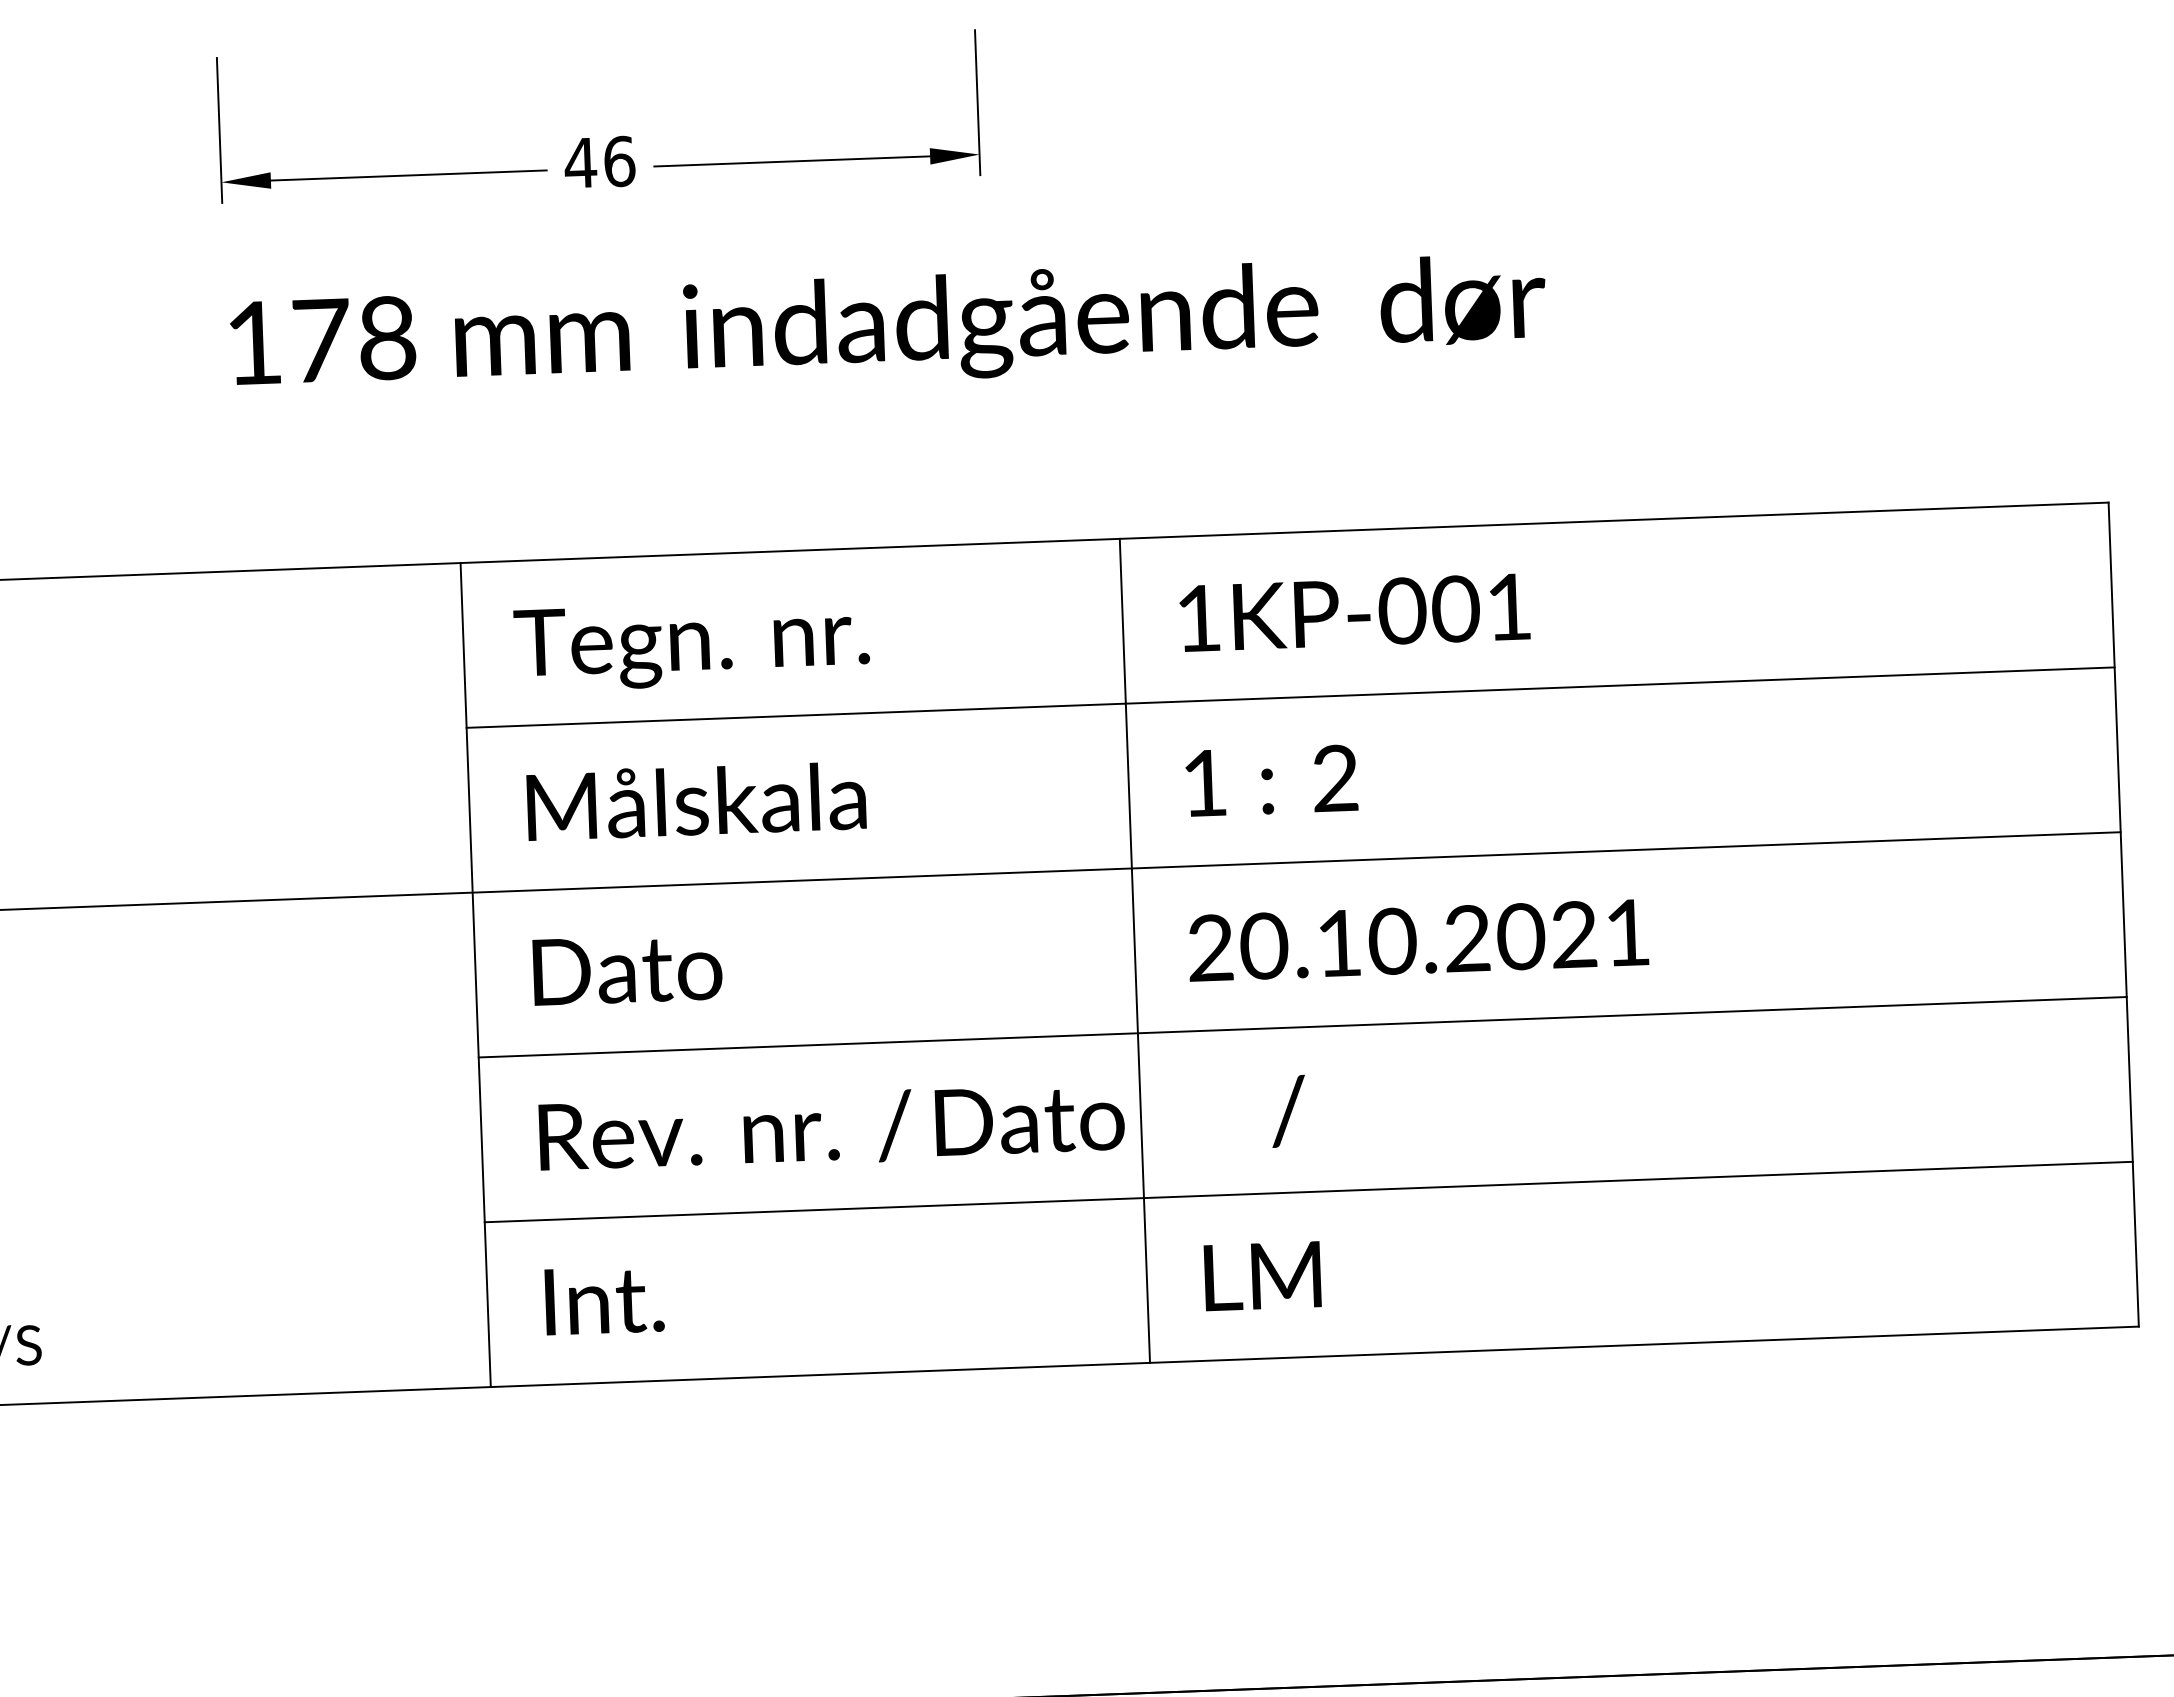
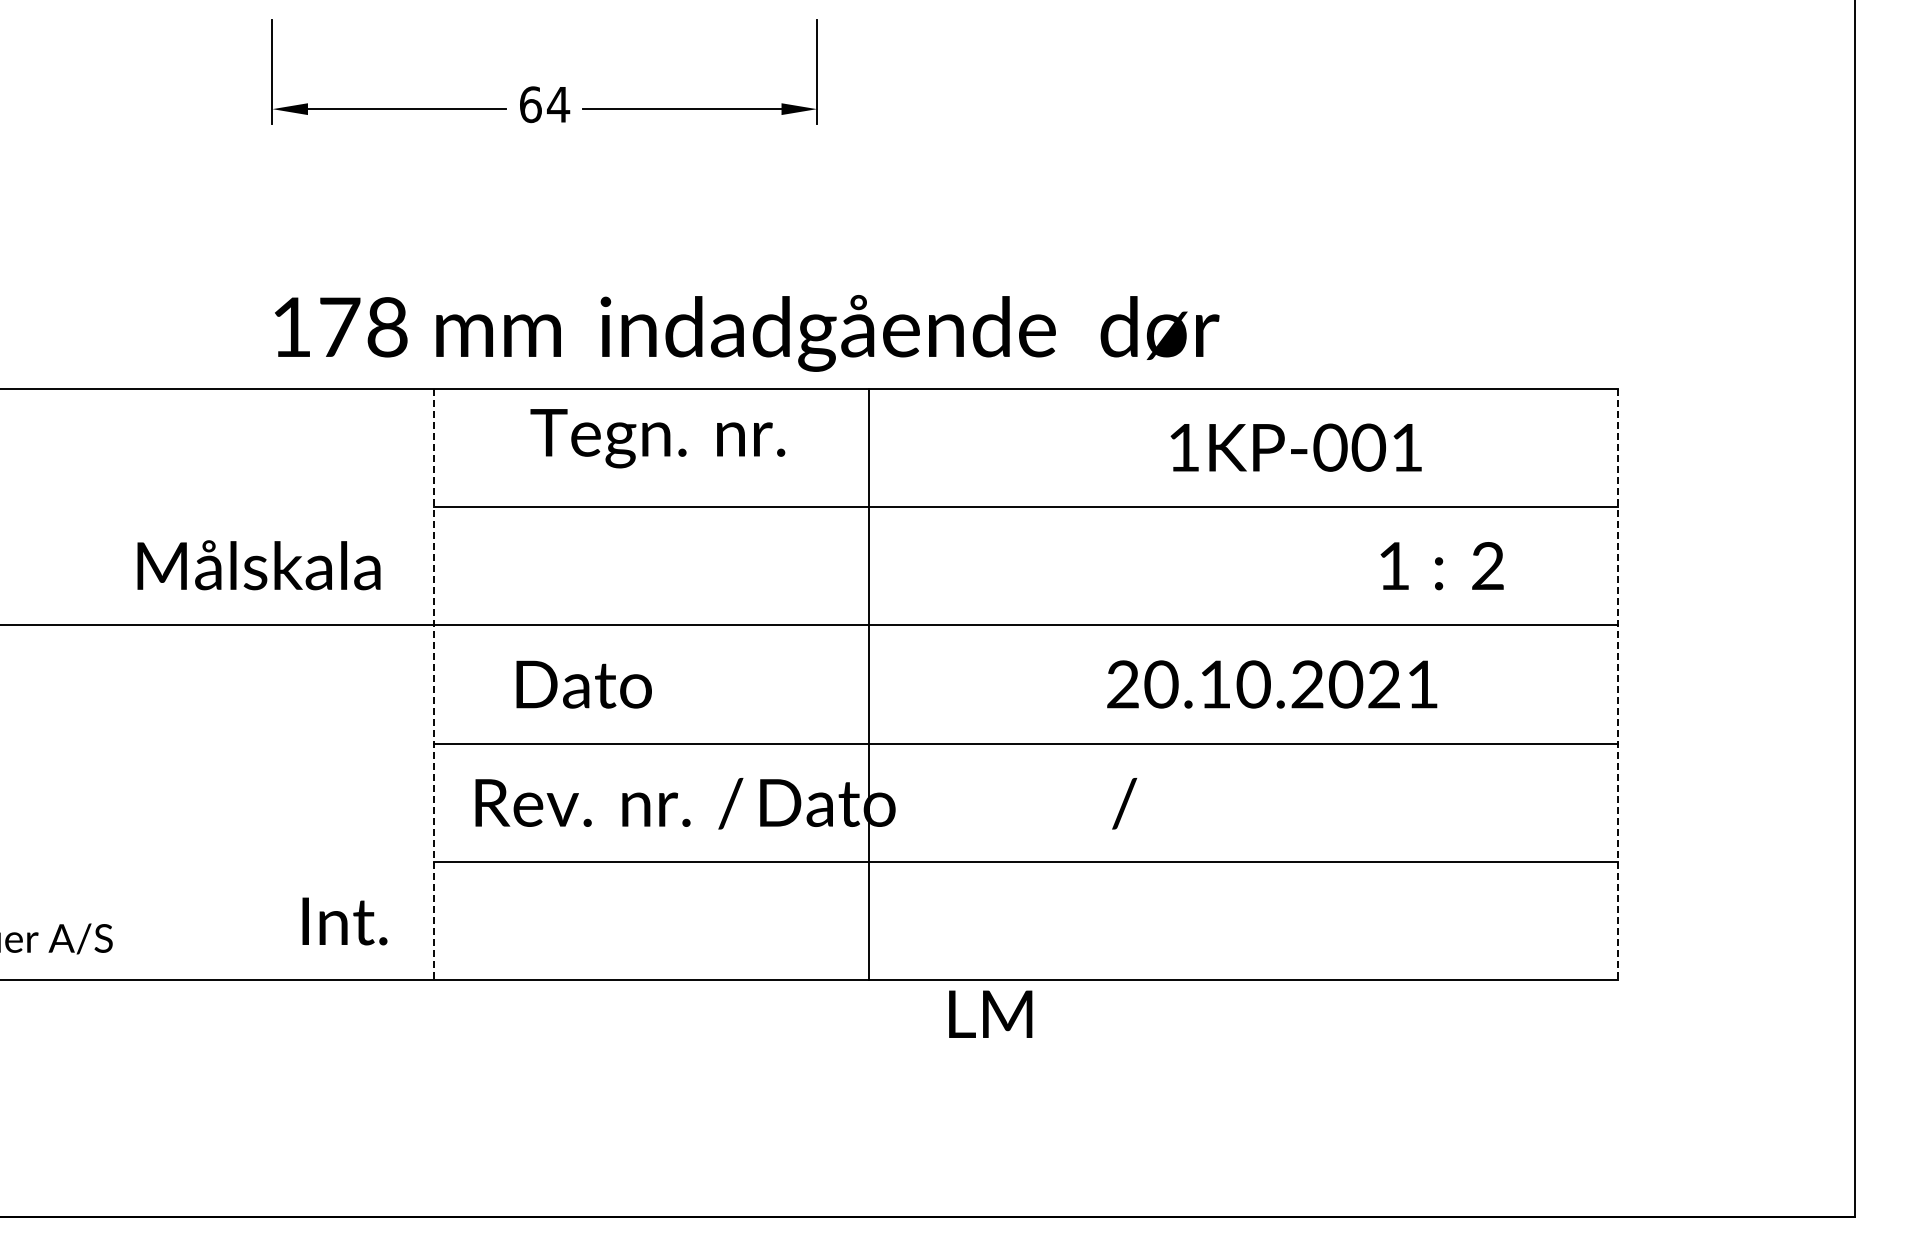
text: (599, 161) -> (544, 104), 46 -> 64
text: (888, 328) -> (747, 333), moved
text: (1353, 612) -> (1295, 447), moved
text: (691, 645) -> (657, 438), moved
text: (1270, 781) -> (1441, 566), moved
text: (695, 801) -> (258, 565), moved
line: (2123, 914) -> (1617, 684), solid -> dashed
text: (1418, 940) -> (1272, 684), moved
line: (1134, 950) -> (868, 684), moved
text: (626, 969) -> (583, 684), moved
line: (475, 975) -> (433, 684), solid -> dashed
text: (1288, 1111) -> (1124, 803), moved
text: (1262, 1275) -> (990, 1013), moved
text: (604, 1300) -> (344, 921), moved

